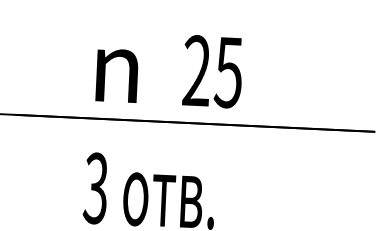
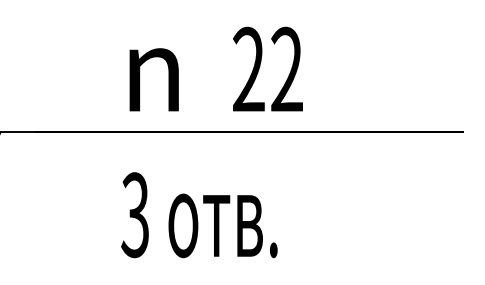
text: (228, 72) -> (286, 69), 25 -> 22

